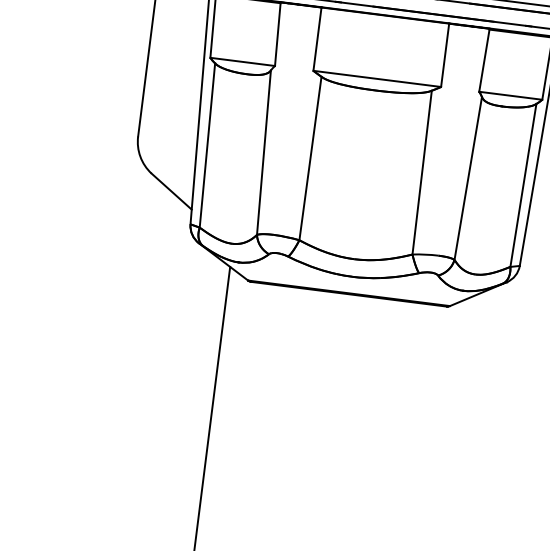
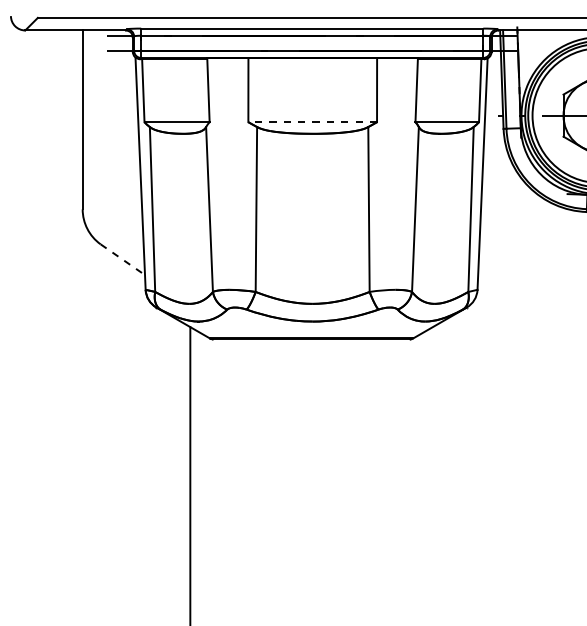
line: (377, 79) -> (312, 122), solid -> dashed
line: (171, 191) -> (122, 259), solid -> dashed

